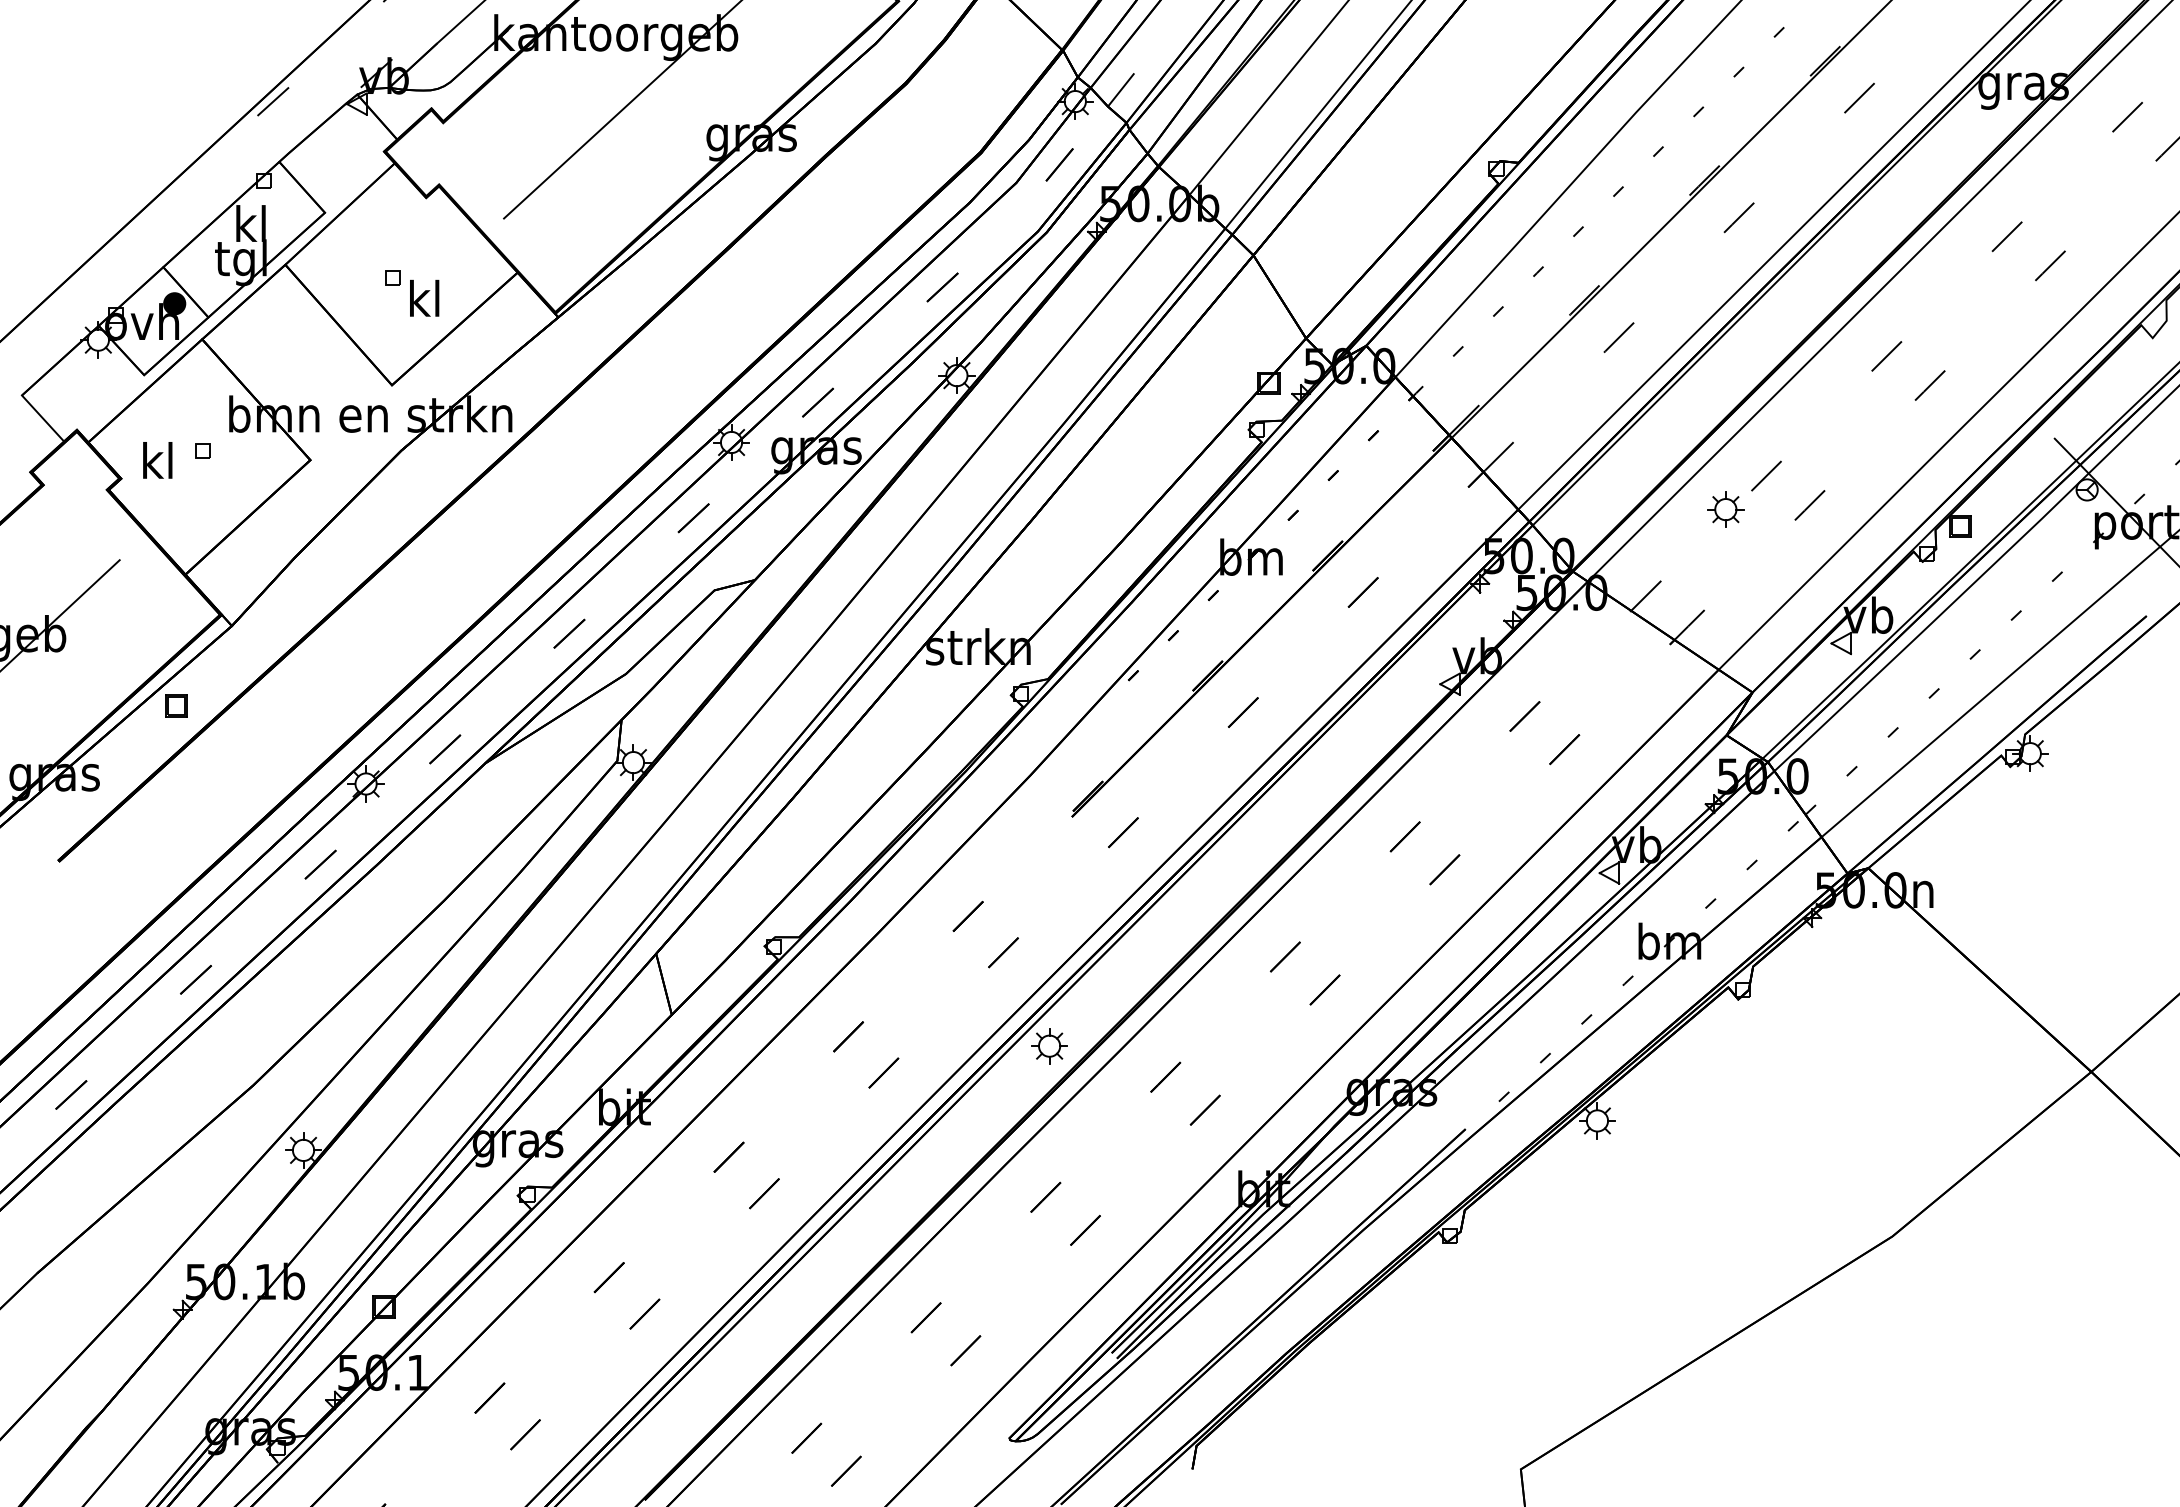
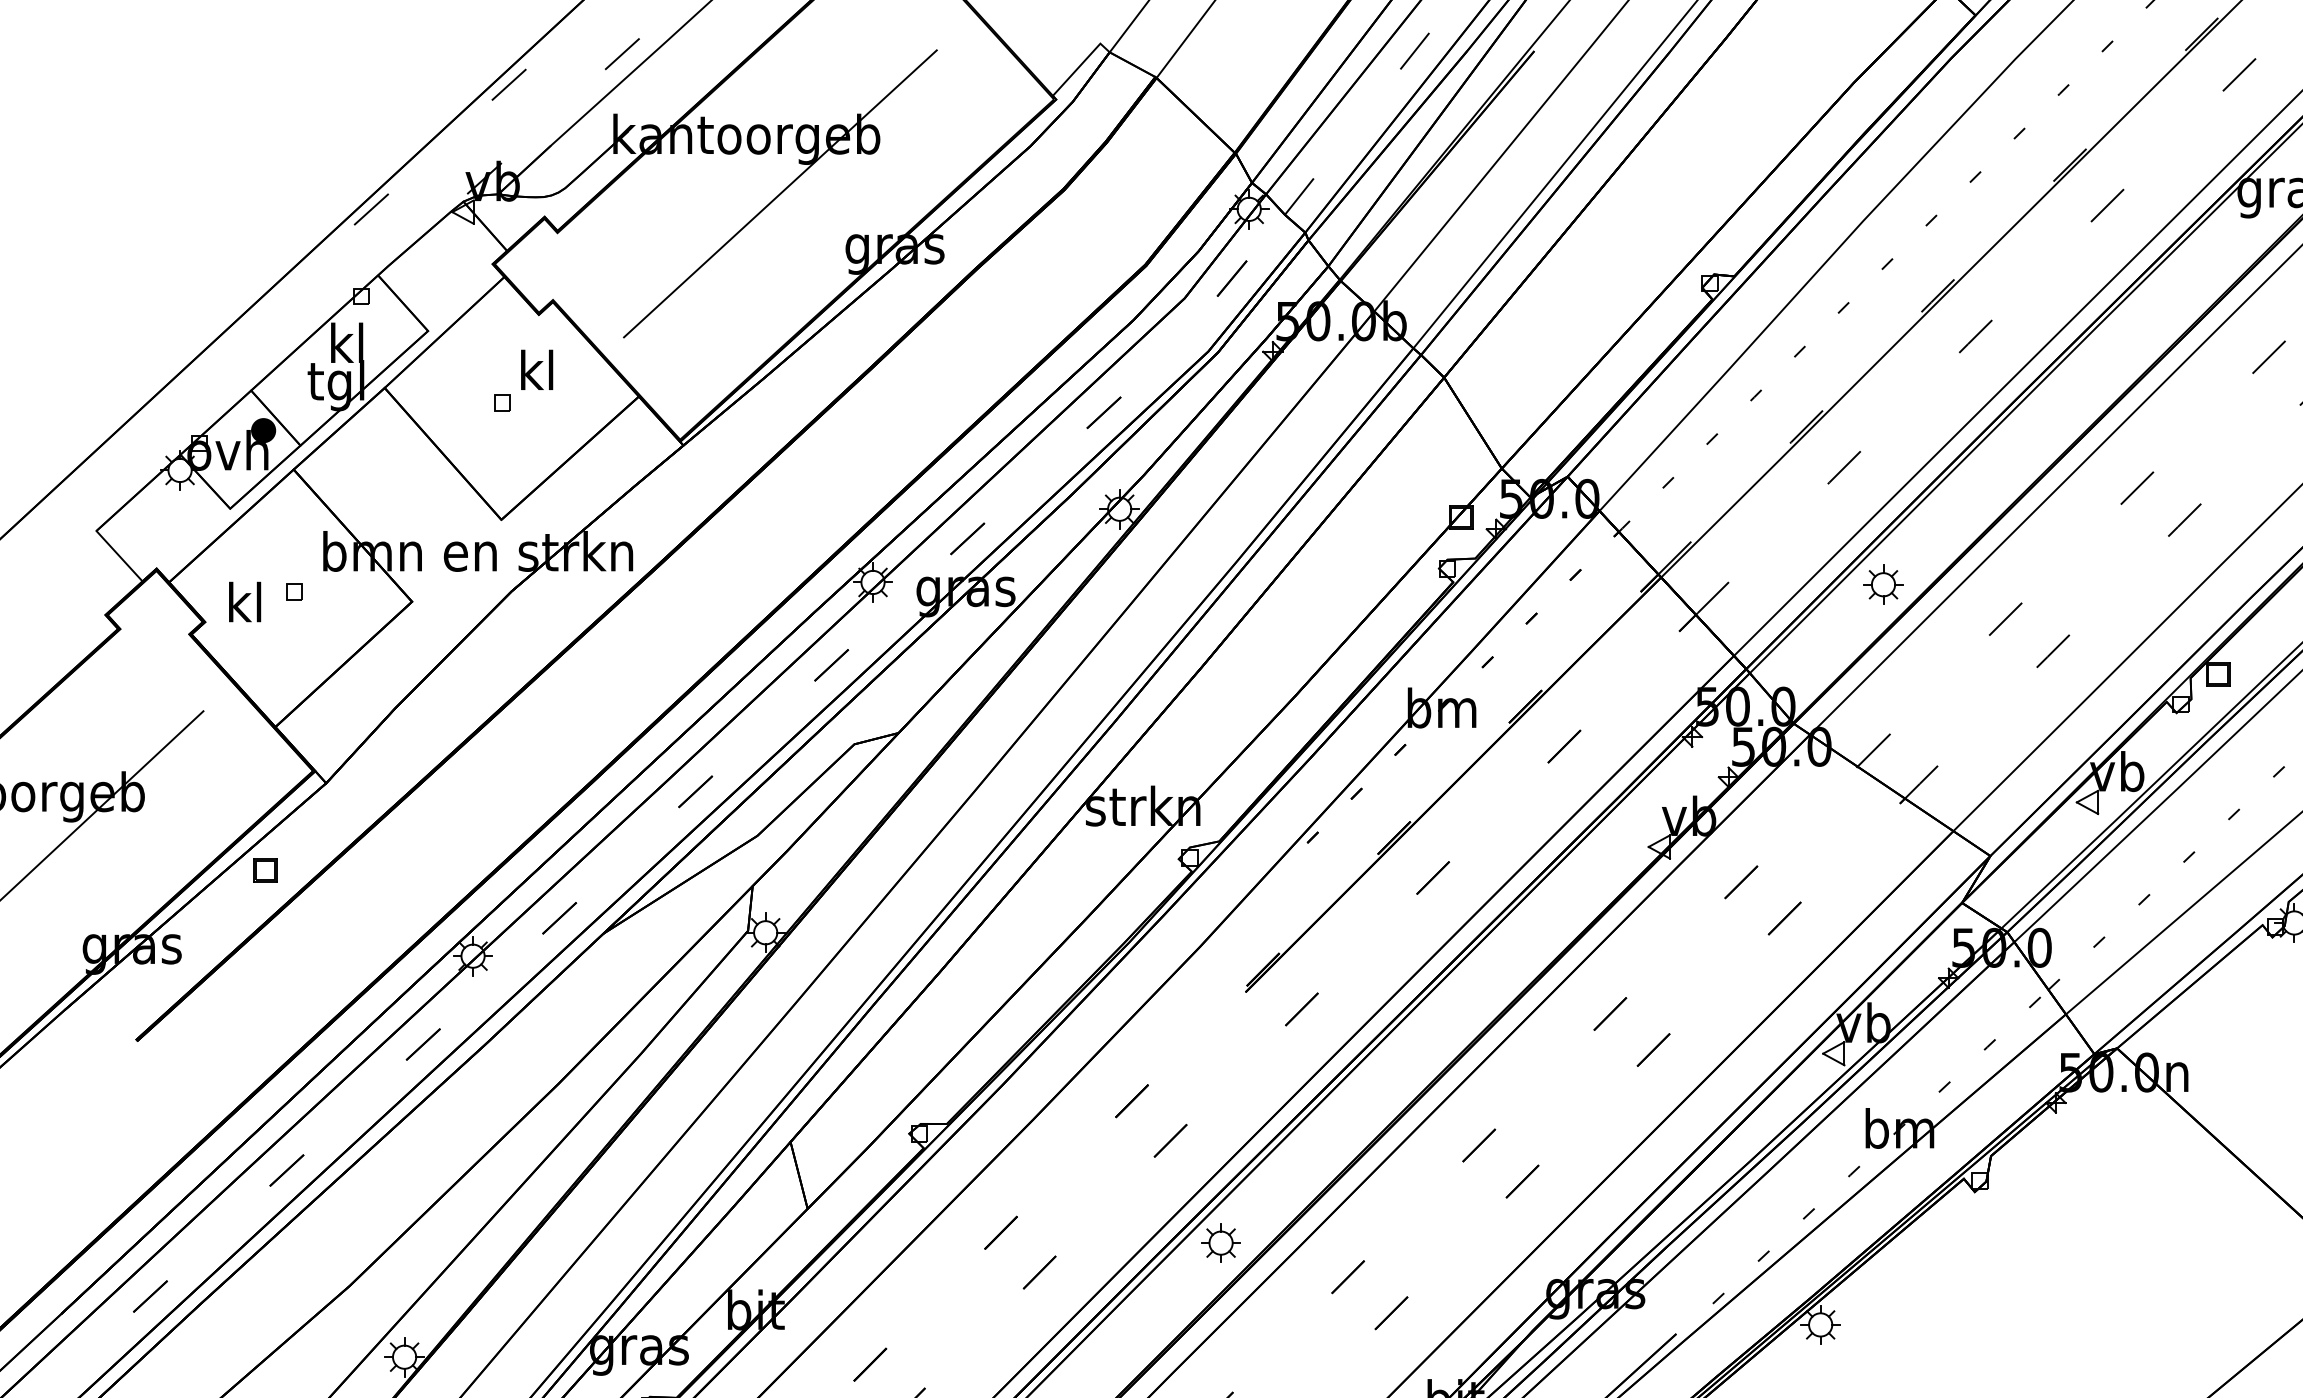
text: (424, 297) -> (536, 369), moved
part: (1725, 509) -> (1883, 584), moved

